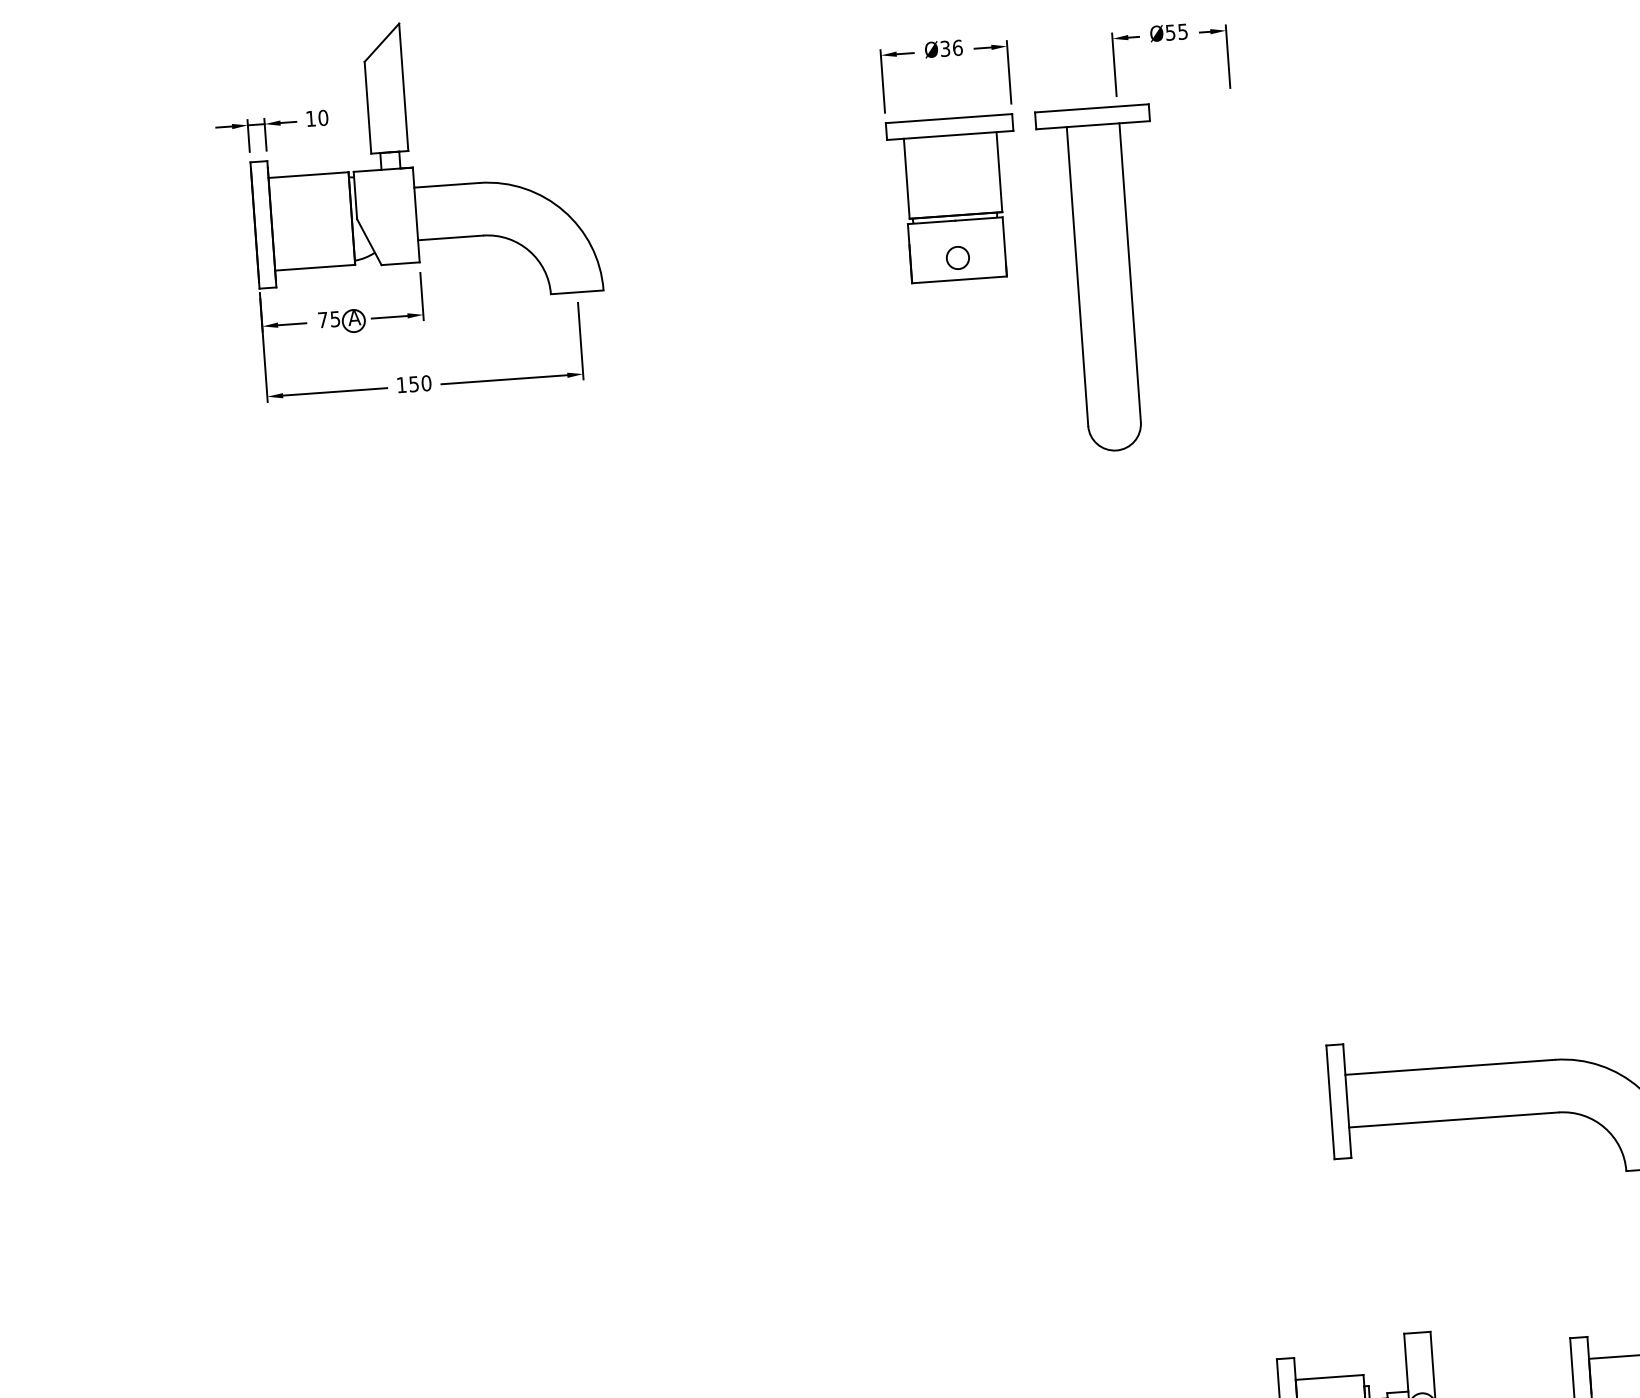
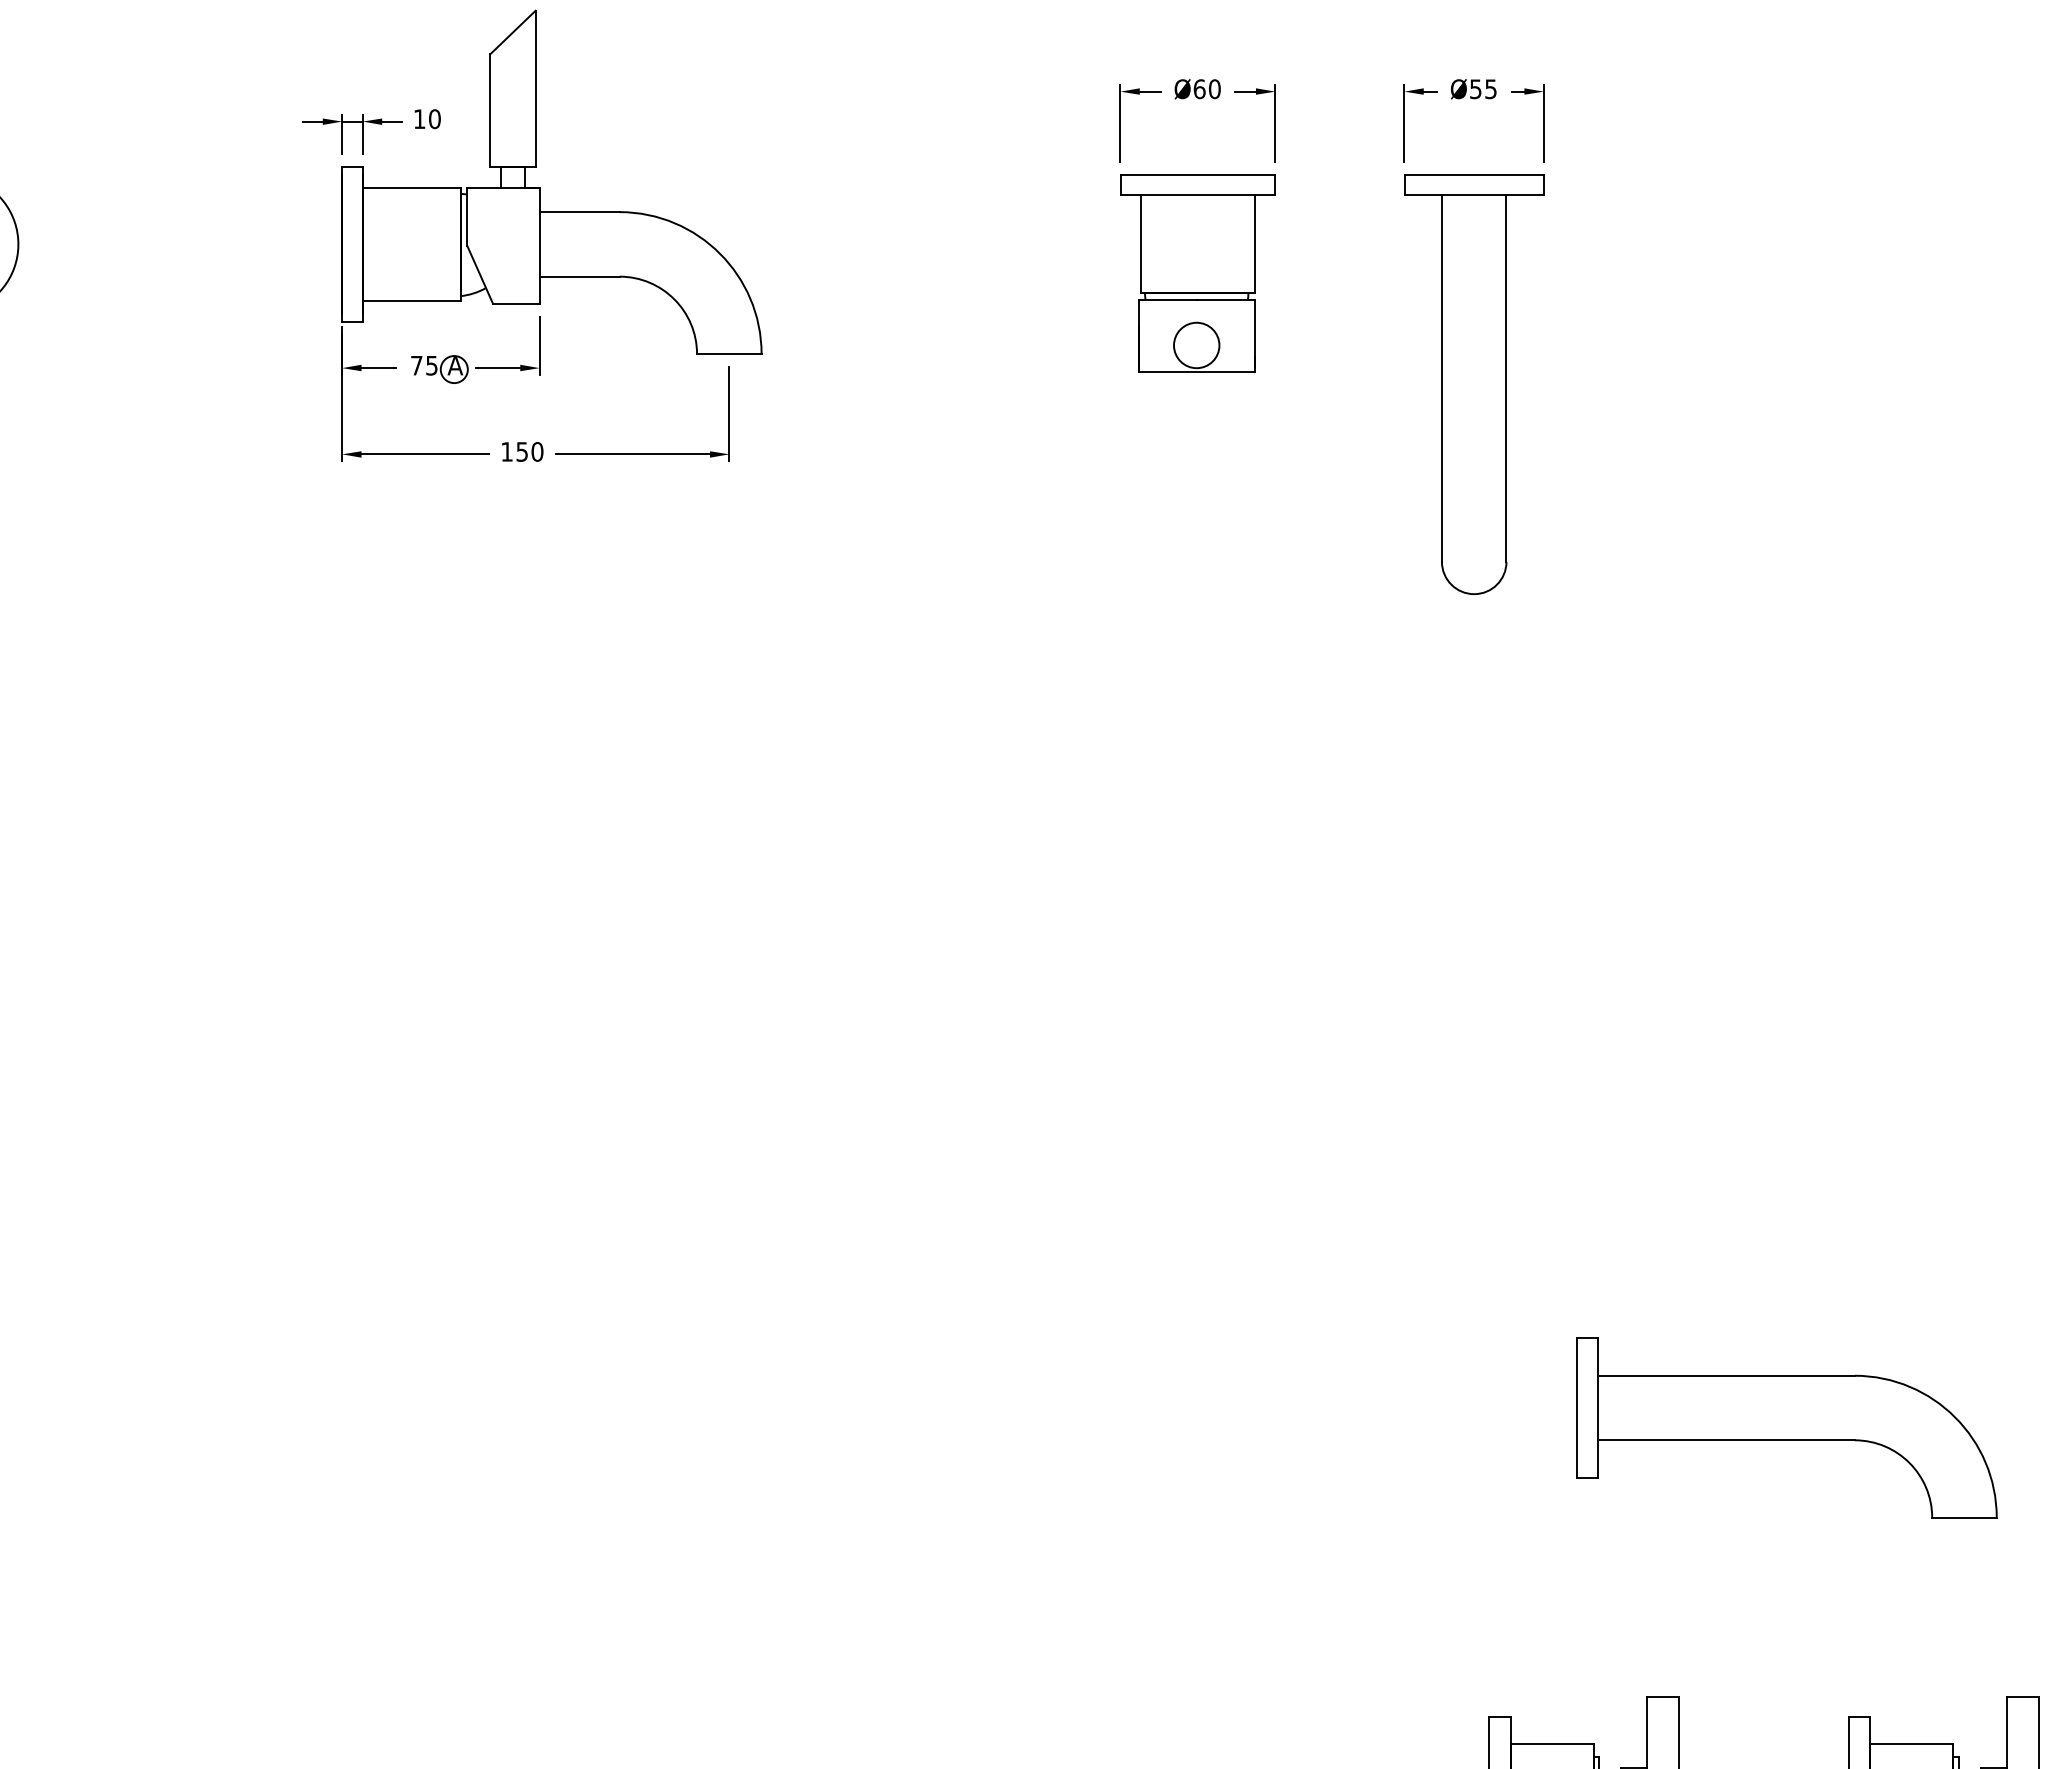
text: (950, 48) -> (1206, 89), Ø36 -> Ø60
circle: (957, 258) -> (1196, 345), size x1.67
part: (1104, 279) -> (1474, 384), moved

